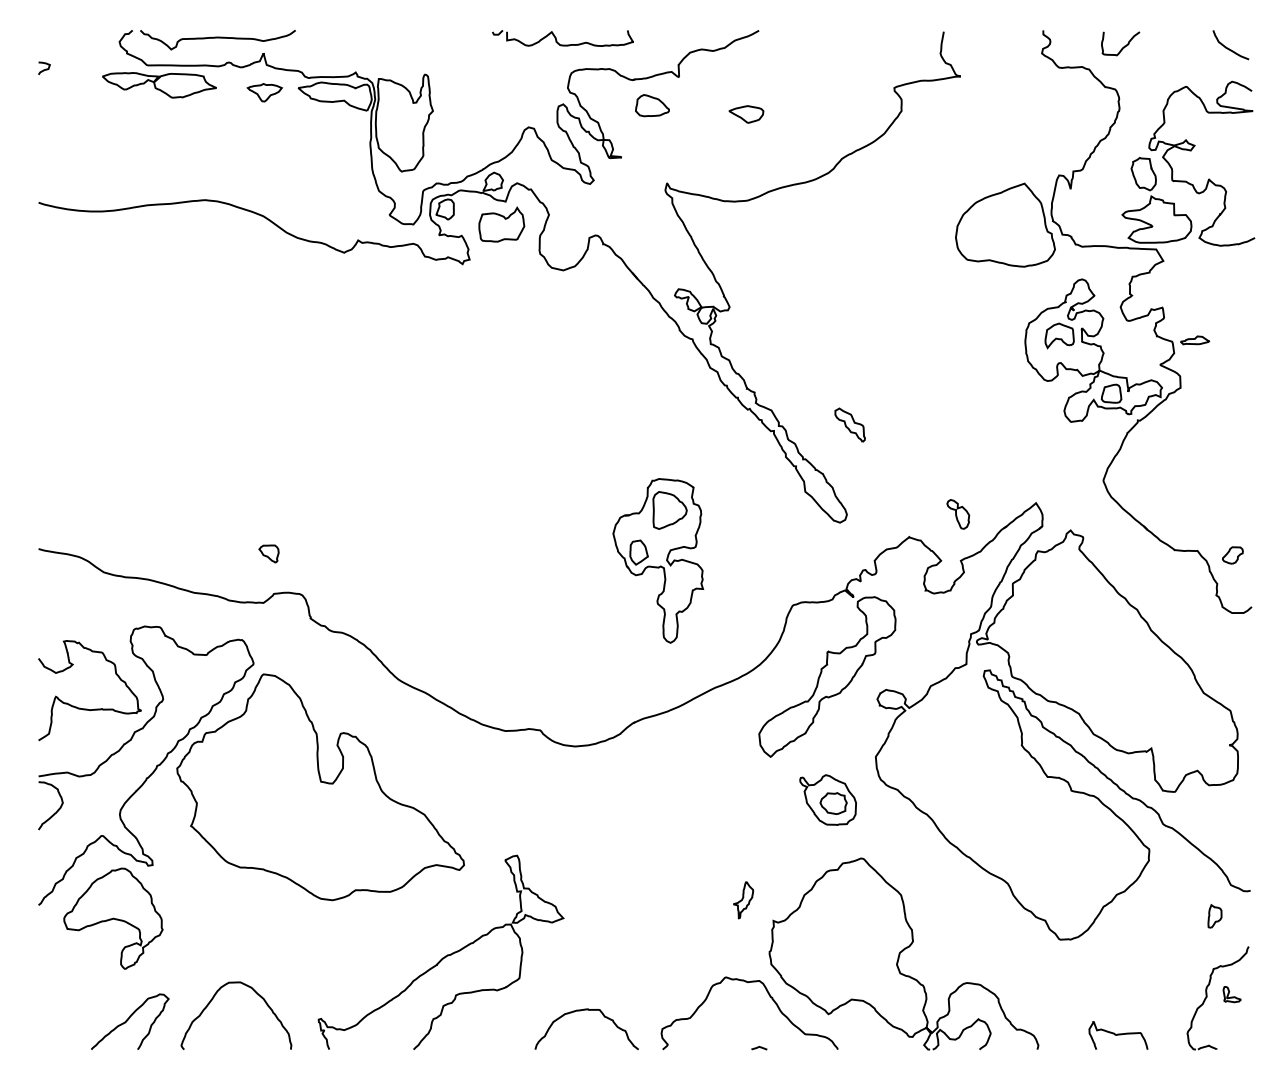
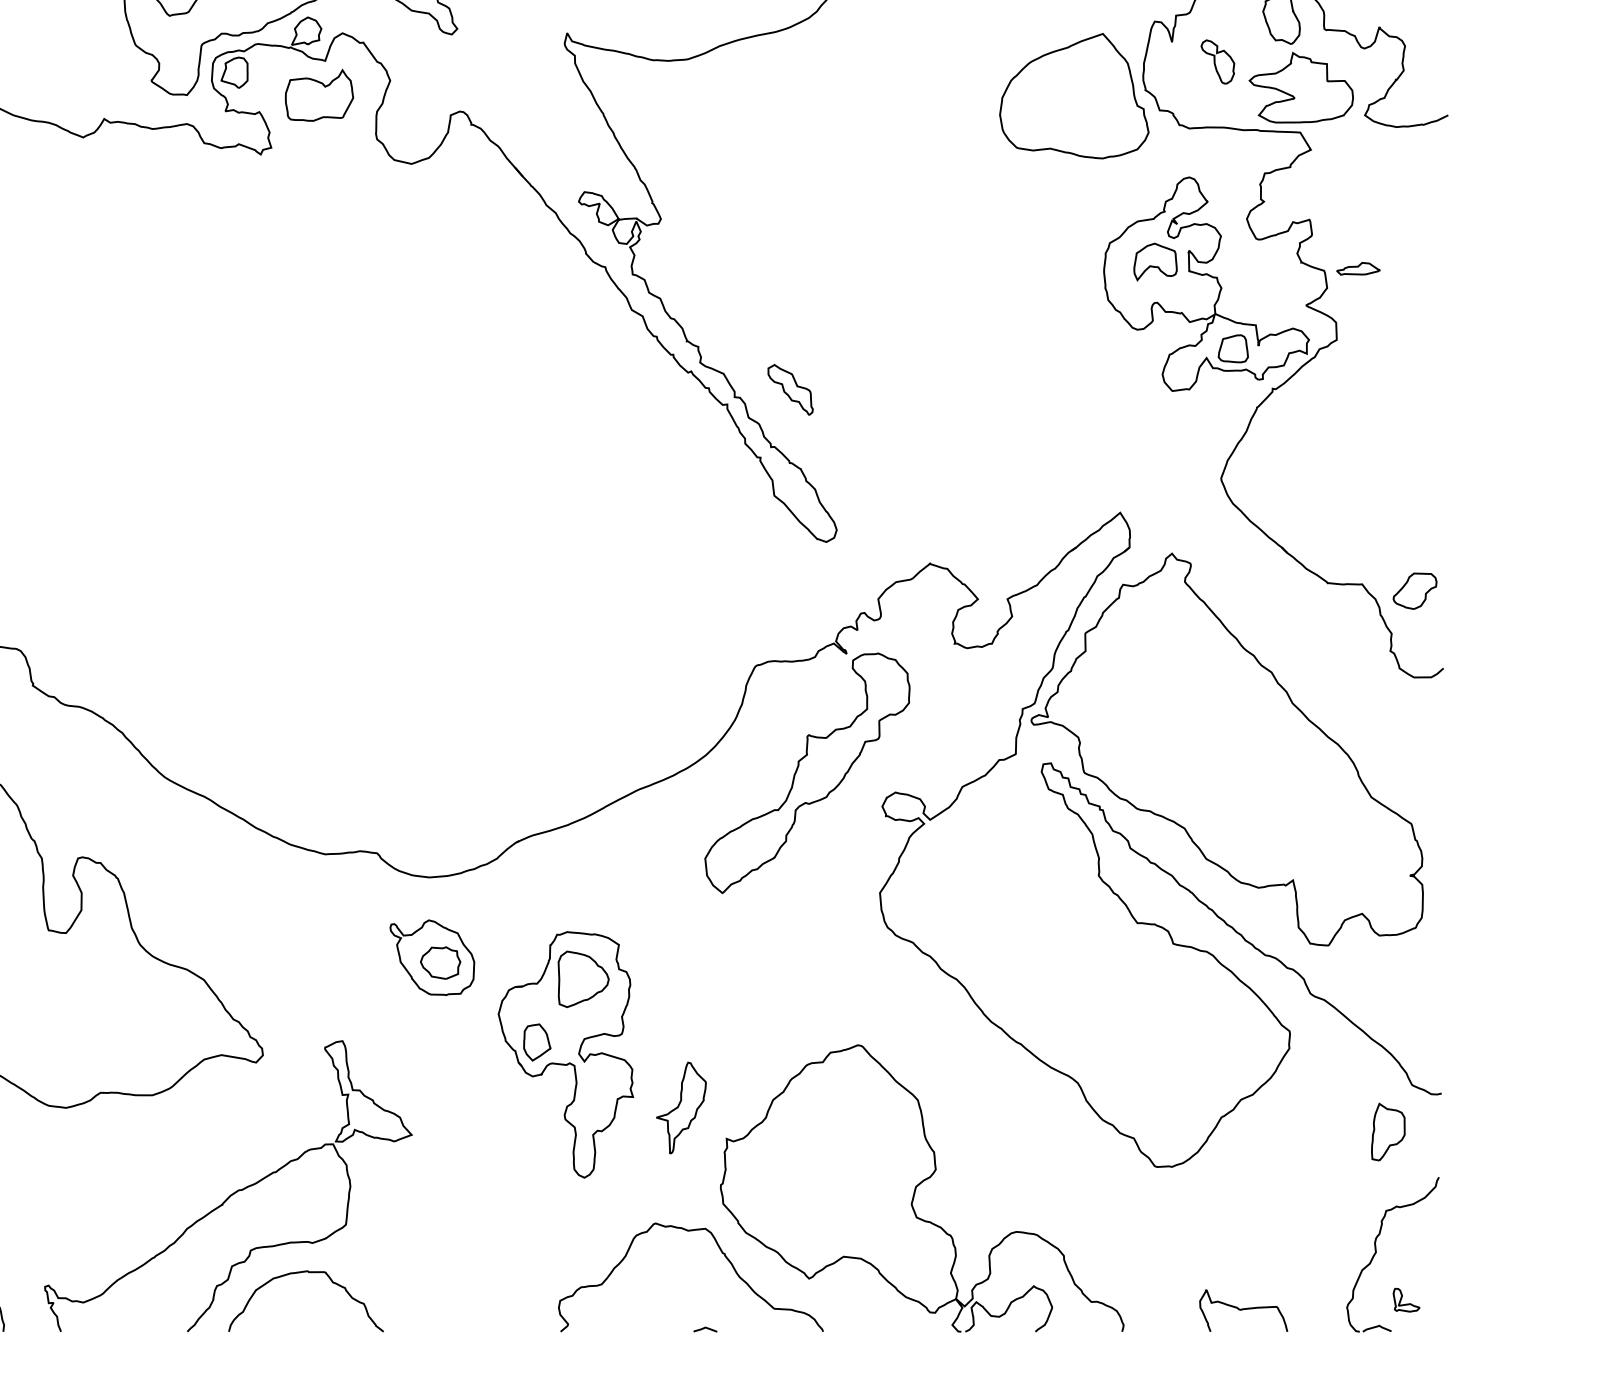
part: (849, 424) -> (789, 388), moved
part: (958, 514) -> (1218, 62), moved
part: (1232, 555) -> (1414, 591), size x1.43
part: (658, 560) -> (566, 1054), moved
part: (827, 799) -> (431, 956), moved
part: (743, 900) -> (681, 1108), size x1.67
part: (1214, 916) -> (1387, 1132), size x1.67
part: (1231, 994) -> (1405, 1300), moved
curve: (586, 1010) -> (305, 1273), moved

